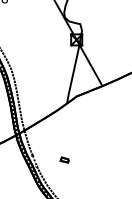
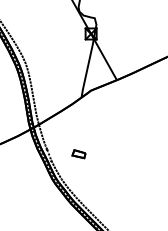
part: (65, 159) -> (79, 153), size x1.6

